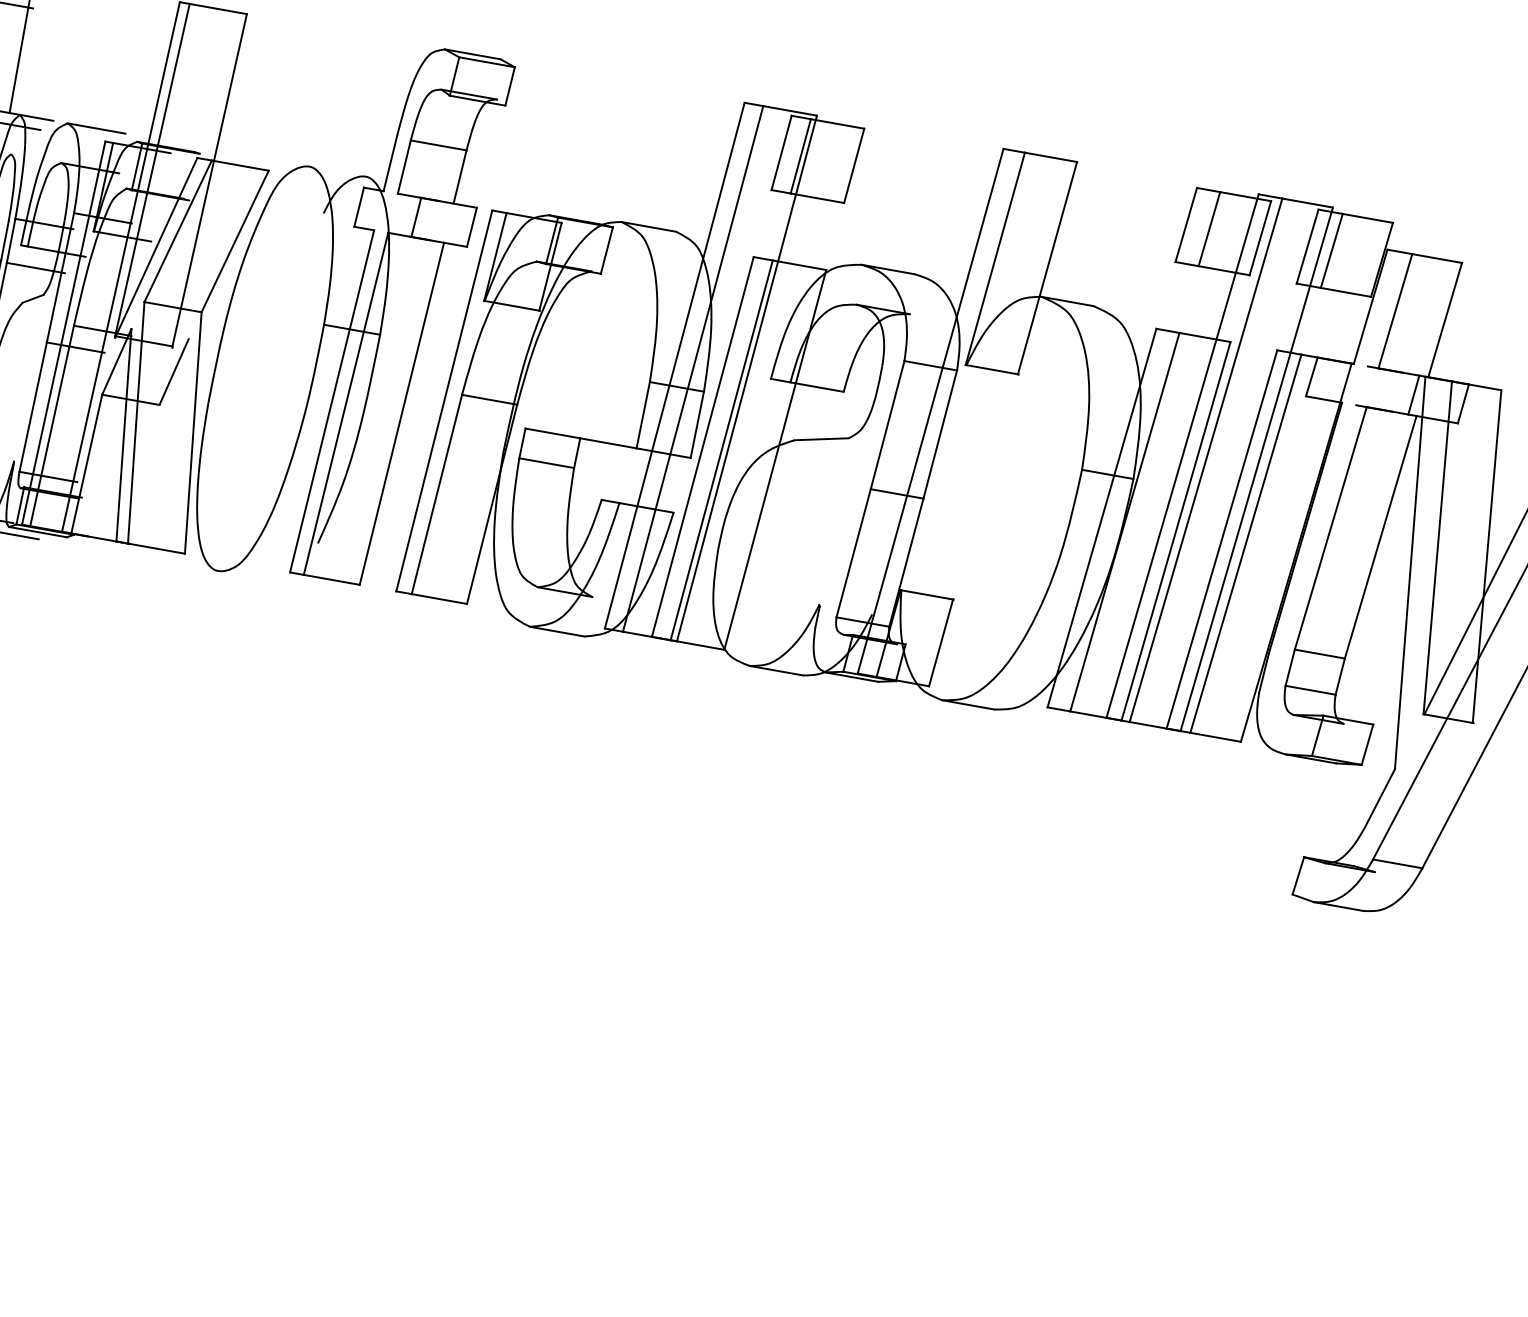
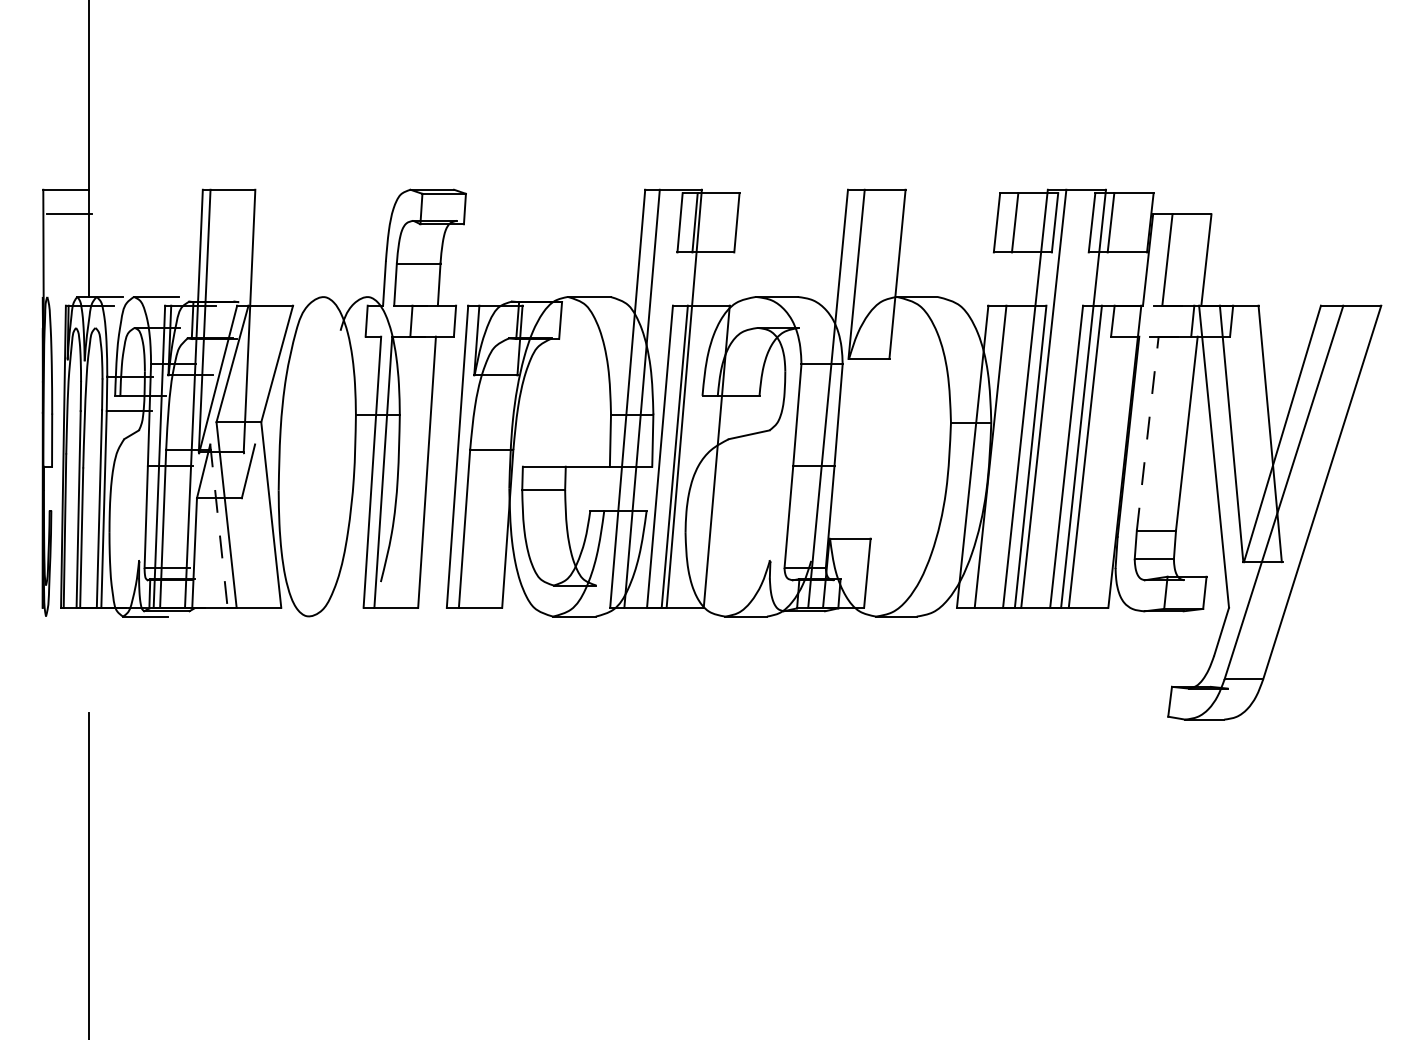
line: (124, 435) -> (219, 526), solid -> dashed
line: (1330, 528) -> (1147, 433), solid -> dashed

